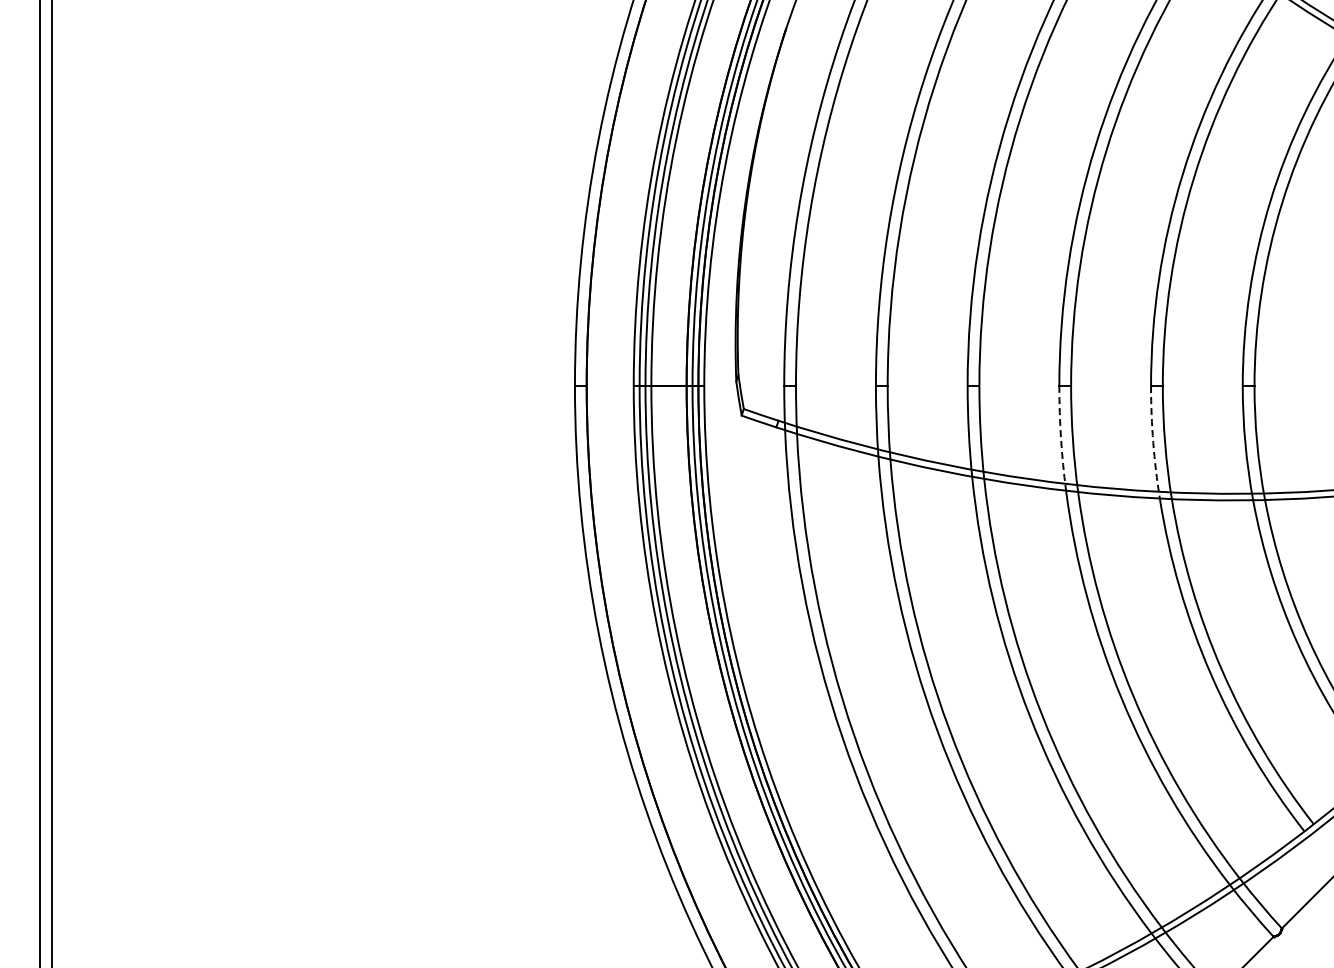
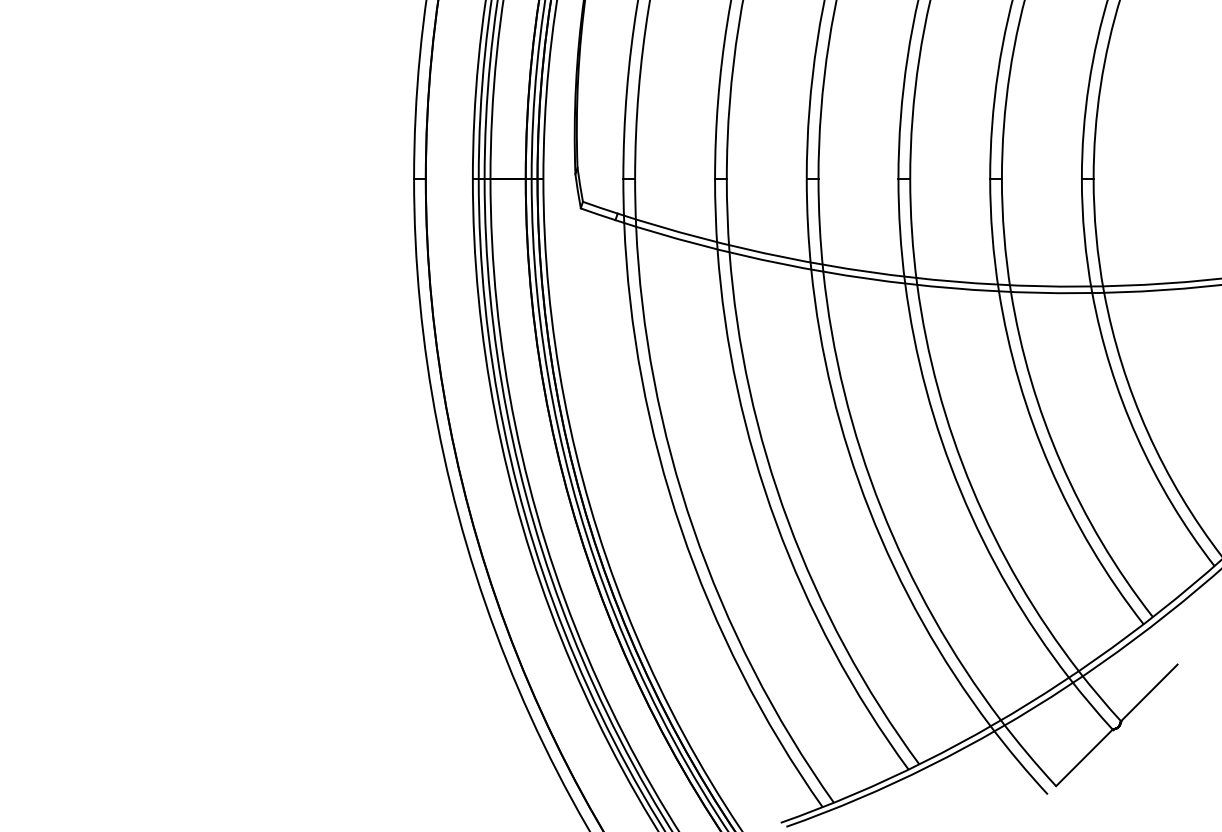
arc: (1061, 438) -> (900, 231), dashed -> solid
arc: (1153, 442) -> (992, 235), dashed -> solid

